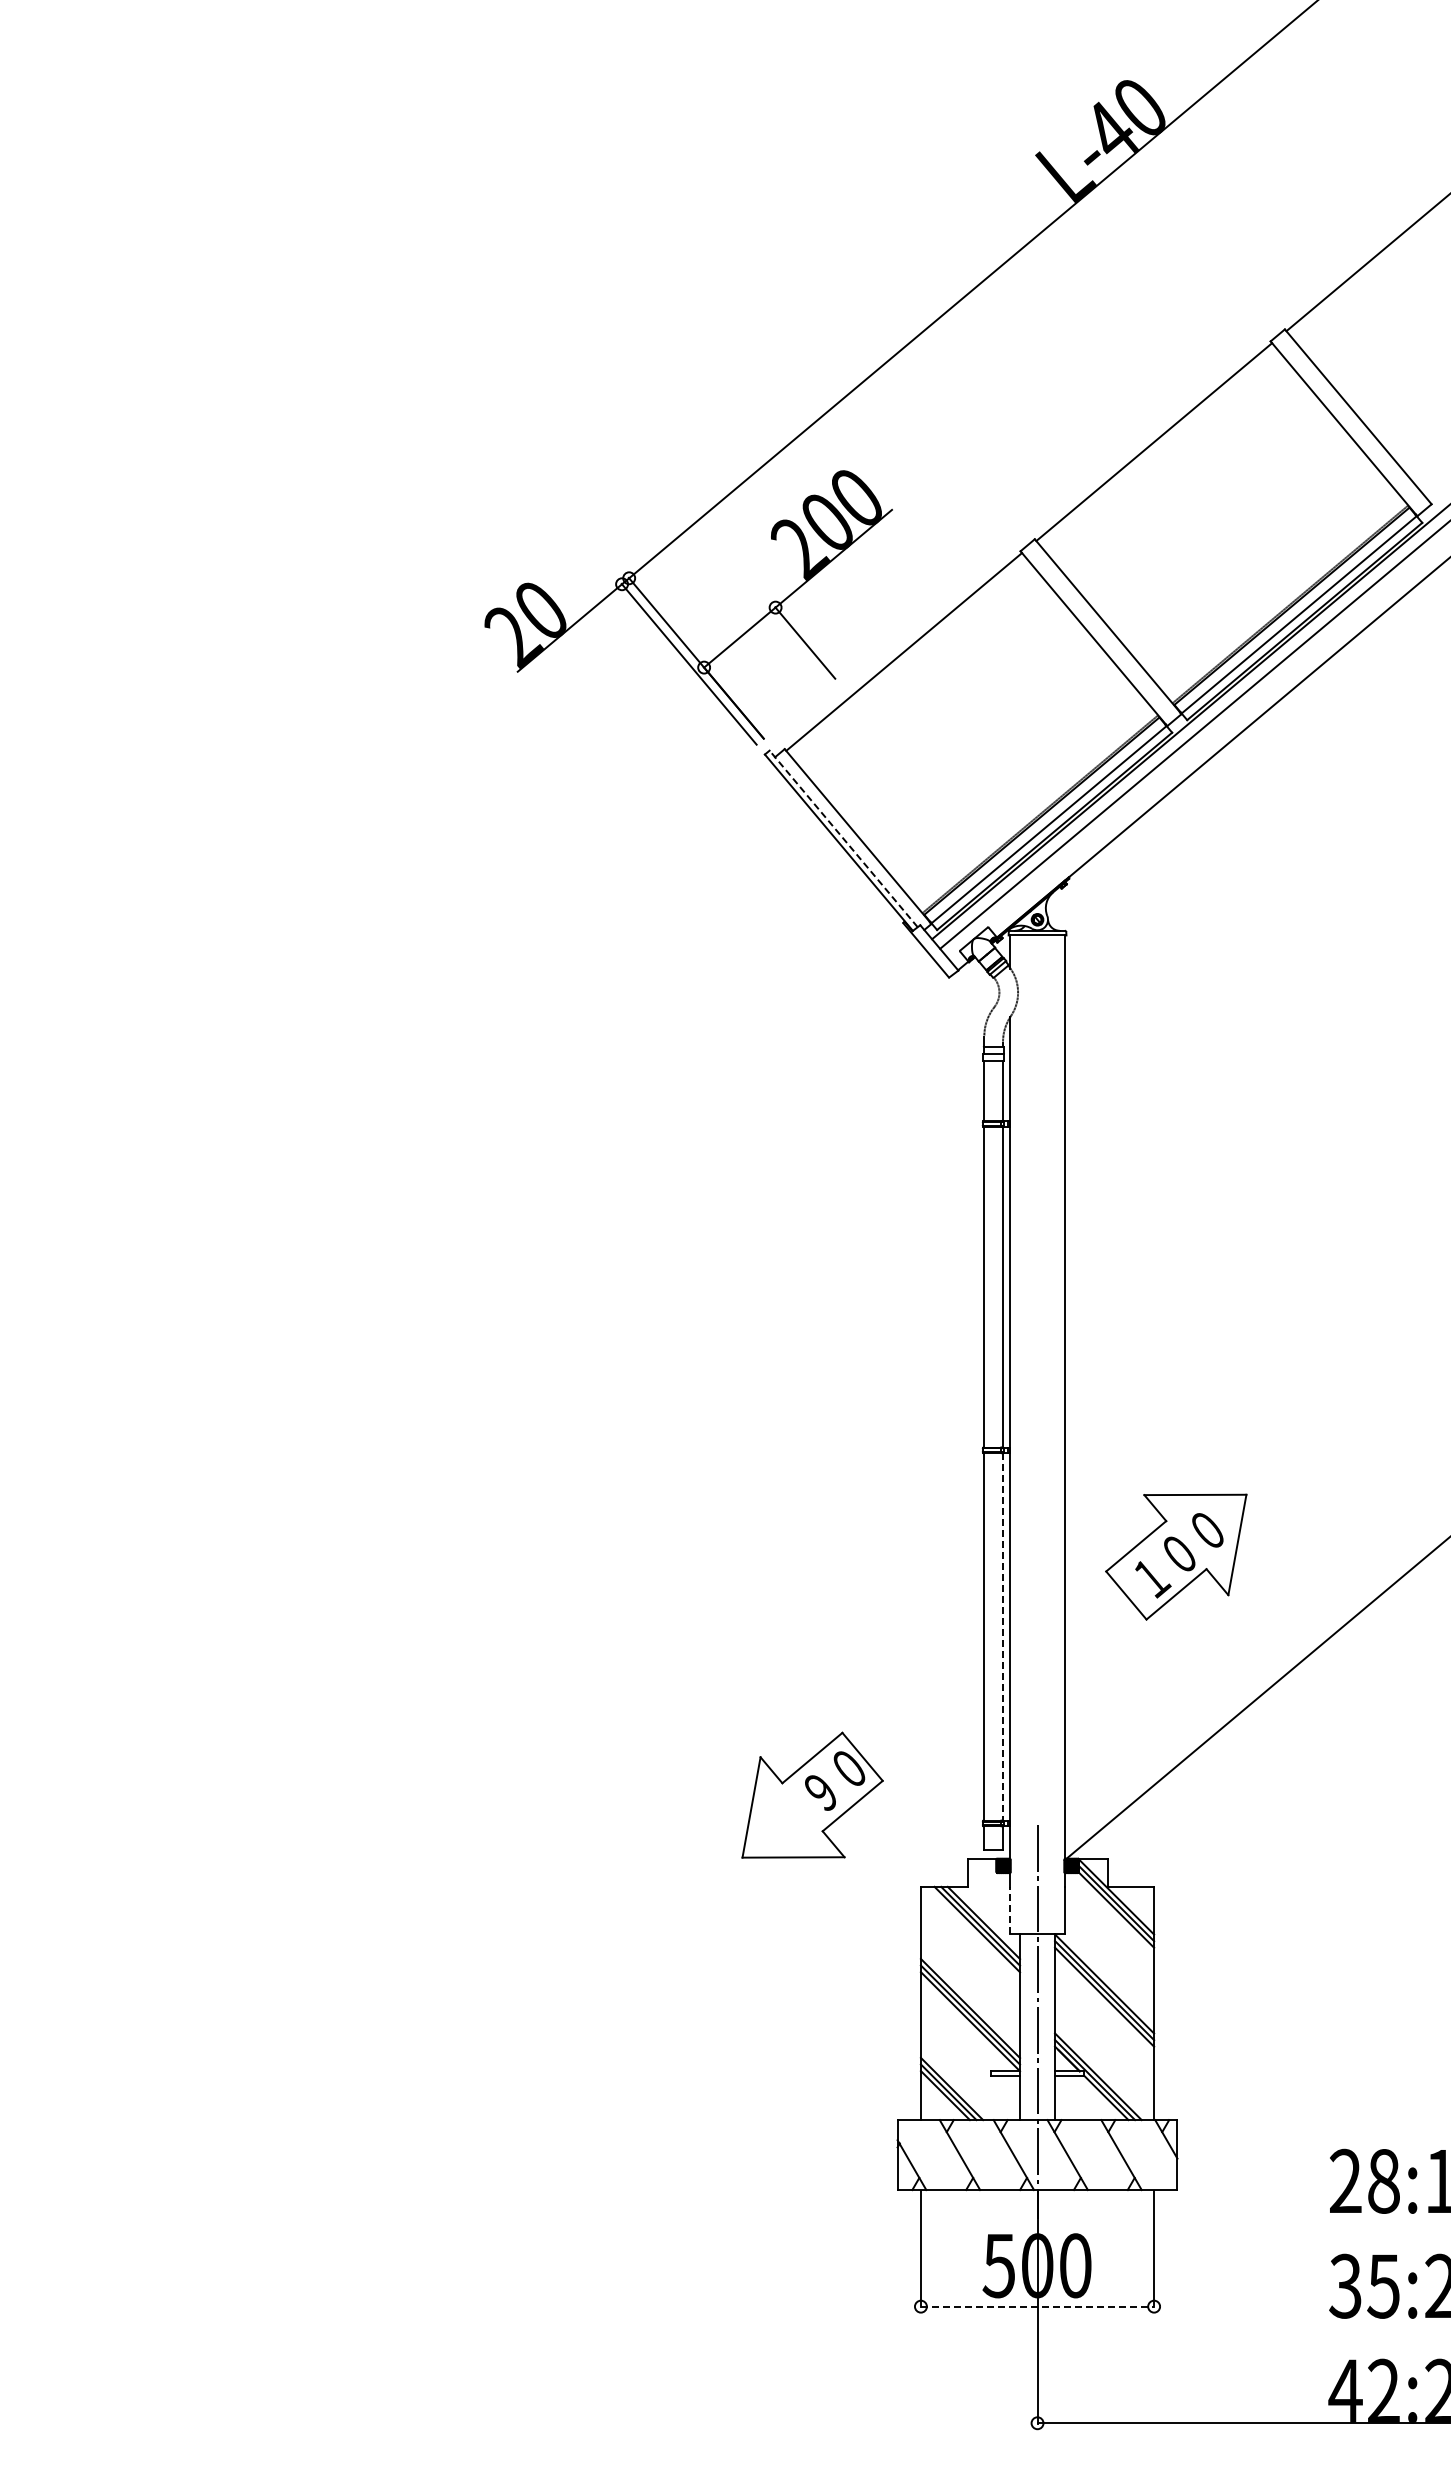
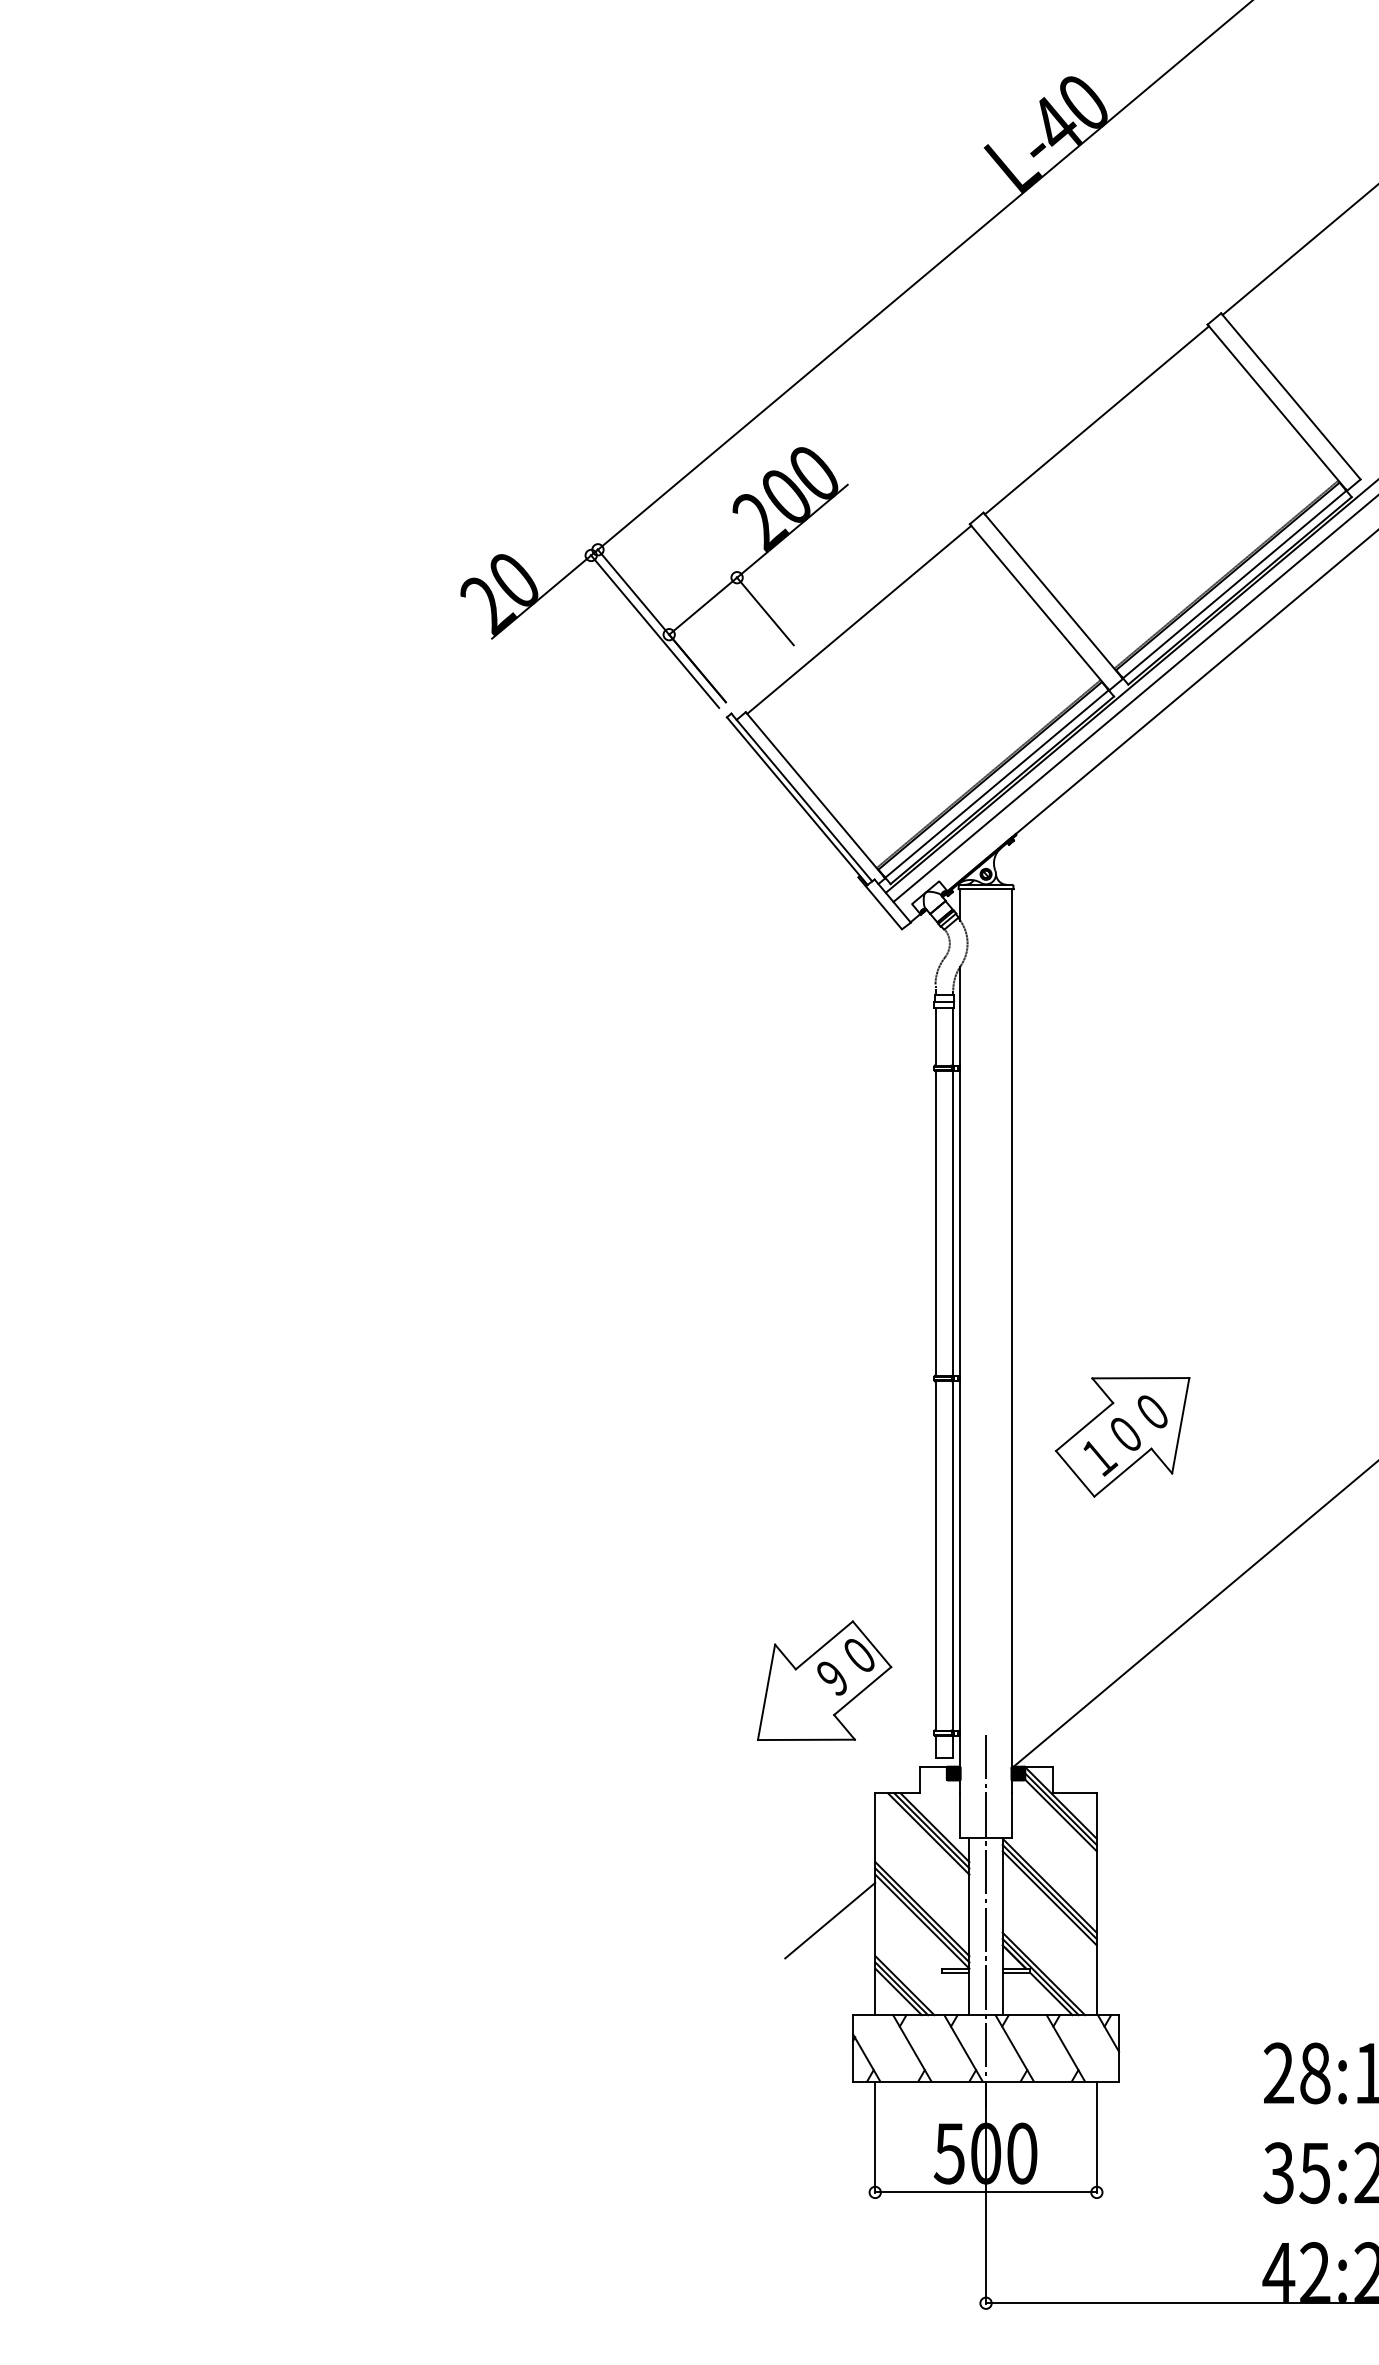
line: (843, 838) -> (801, 797), dashed -> solid
part: (1176, 1556) -> (1122, 1436), moved
line: (1003, 1636) -> (953, 1555), dashed -> solid
part: (812, 1794) -> (824, 1680), moved
line: (1010, 1909) -> (960, 1814), dashed -> solid
line: (873, 2020) -> (830, 1920), added
line: (1037, 2306) -> (986, 2192), dashed -> solid

